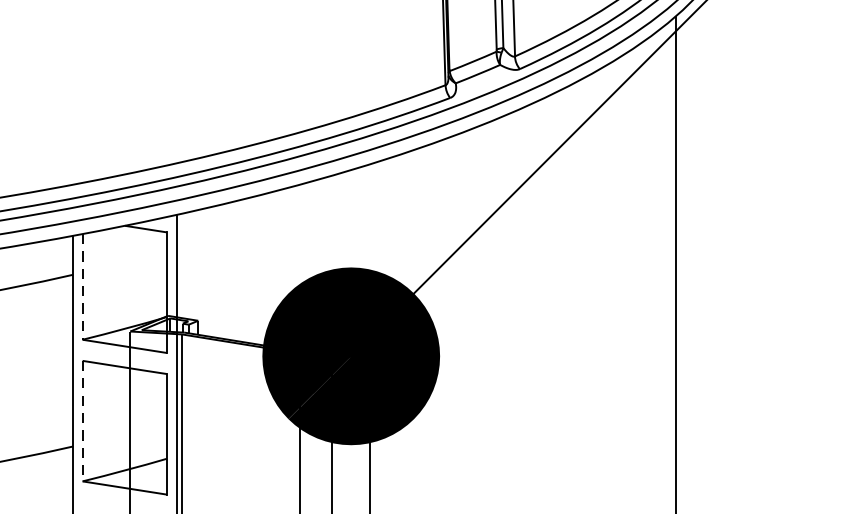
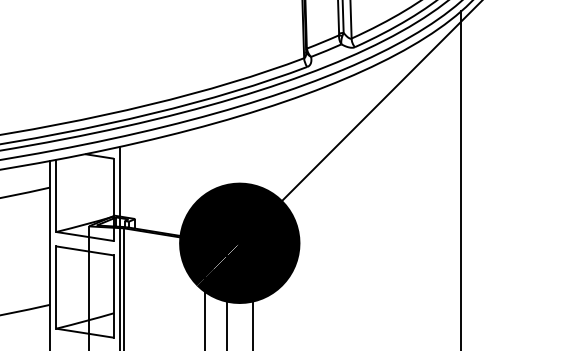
line: (82, 287) -> (56, 196), dashed -> solid
line: (82, 422) -> (56, 288), dashed -> solid

